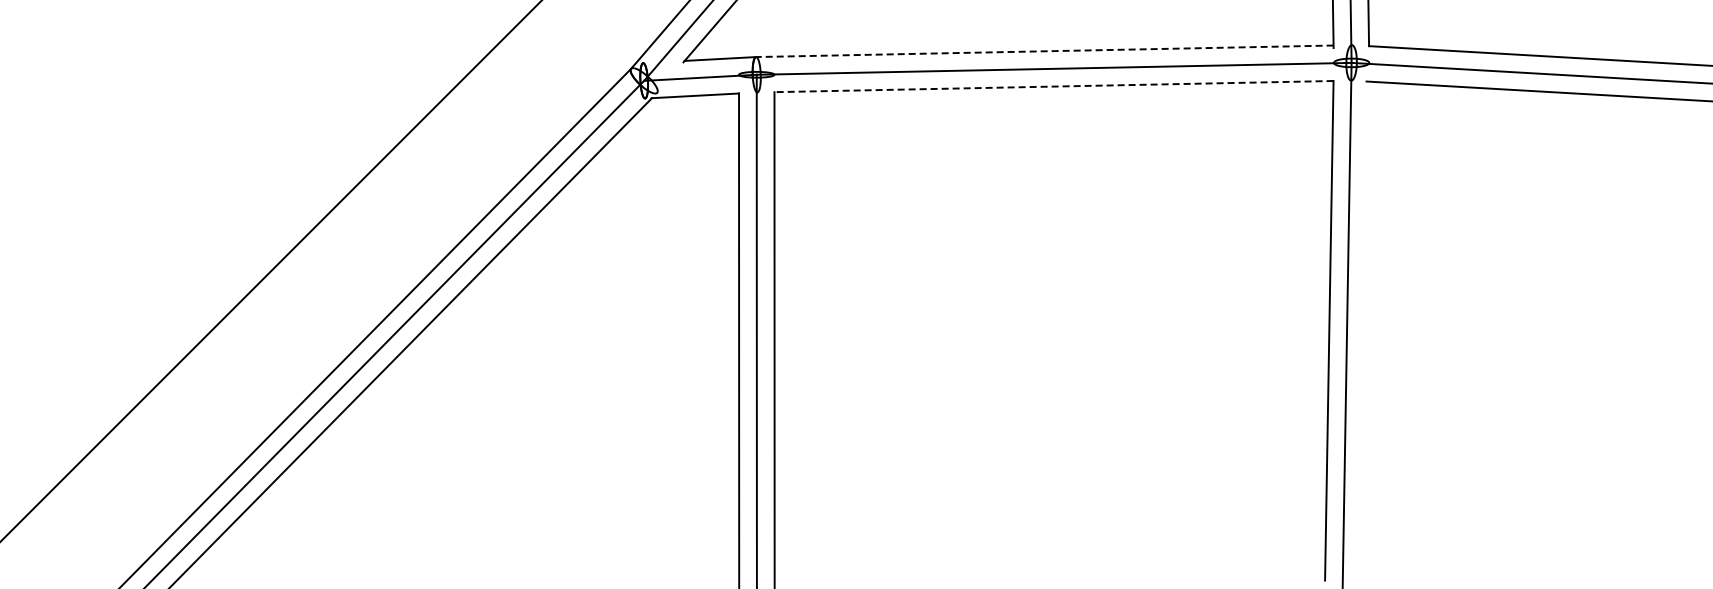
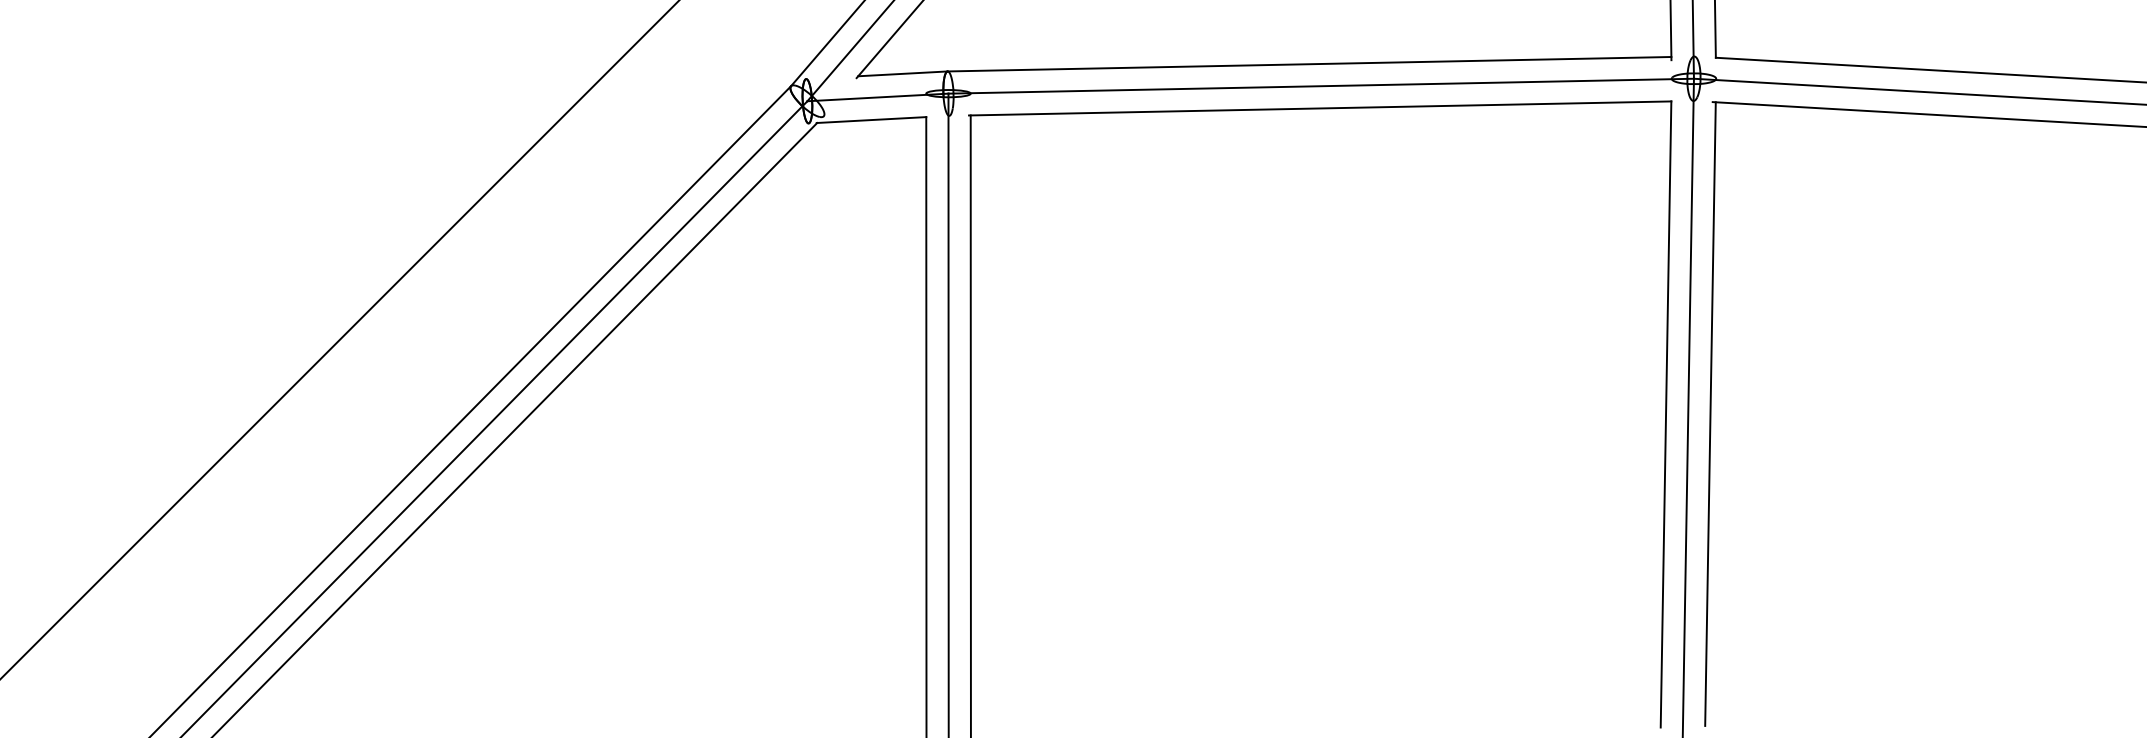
line: (1044, 51) -> (1309, 64), dashed -> solid
line: (1052, 86) -> (1319, 108), dashed -> solid
line: (1364, 330) -> (1710, 414), added

